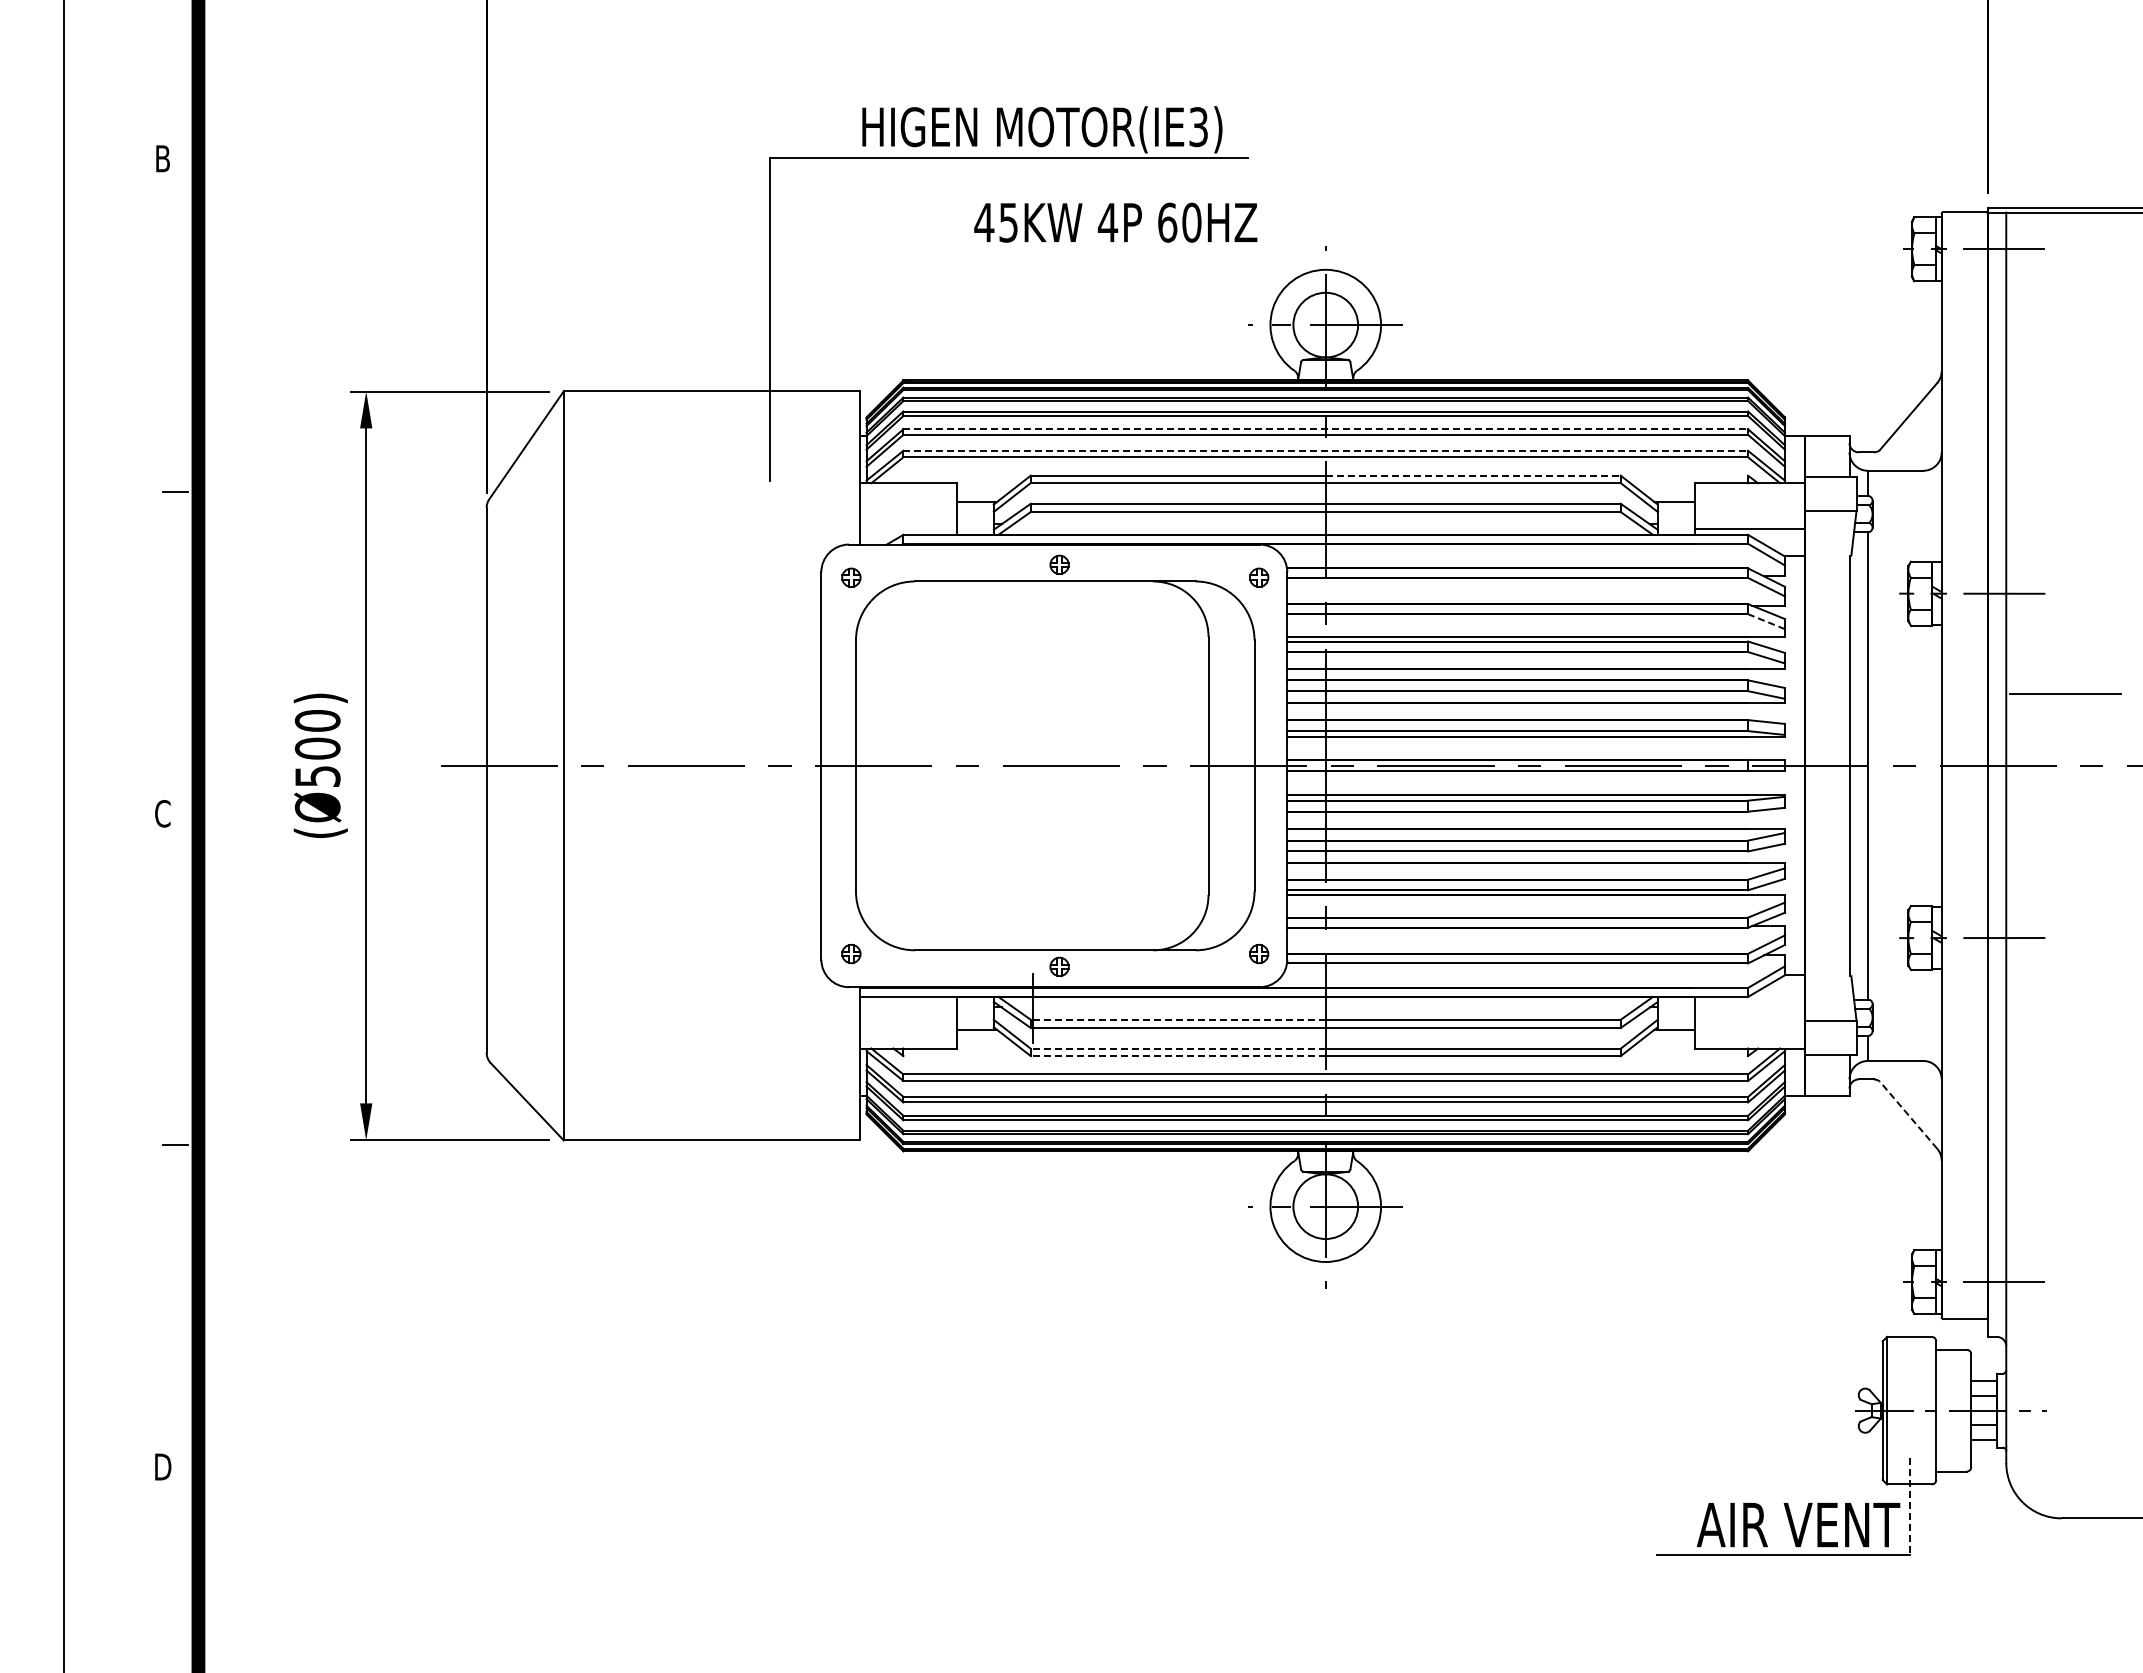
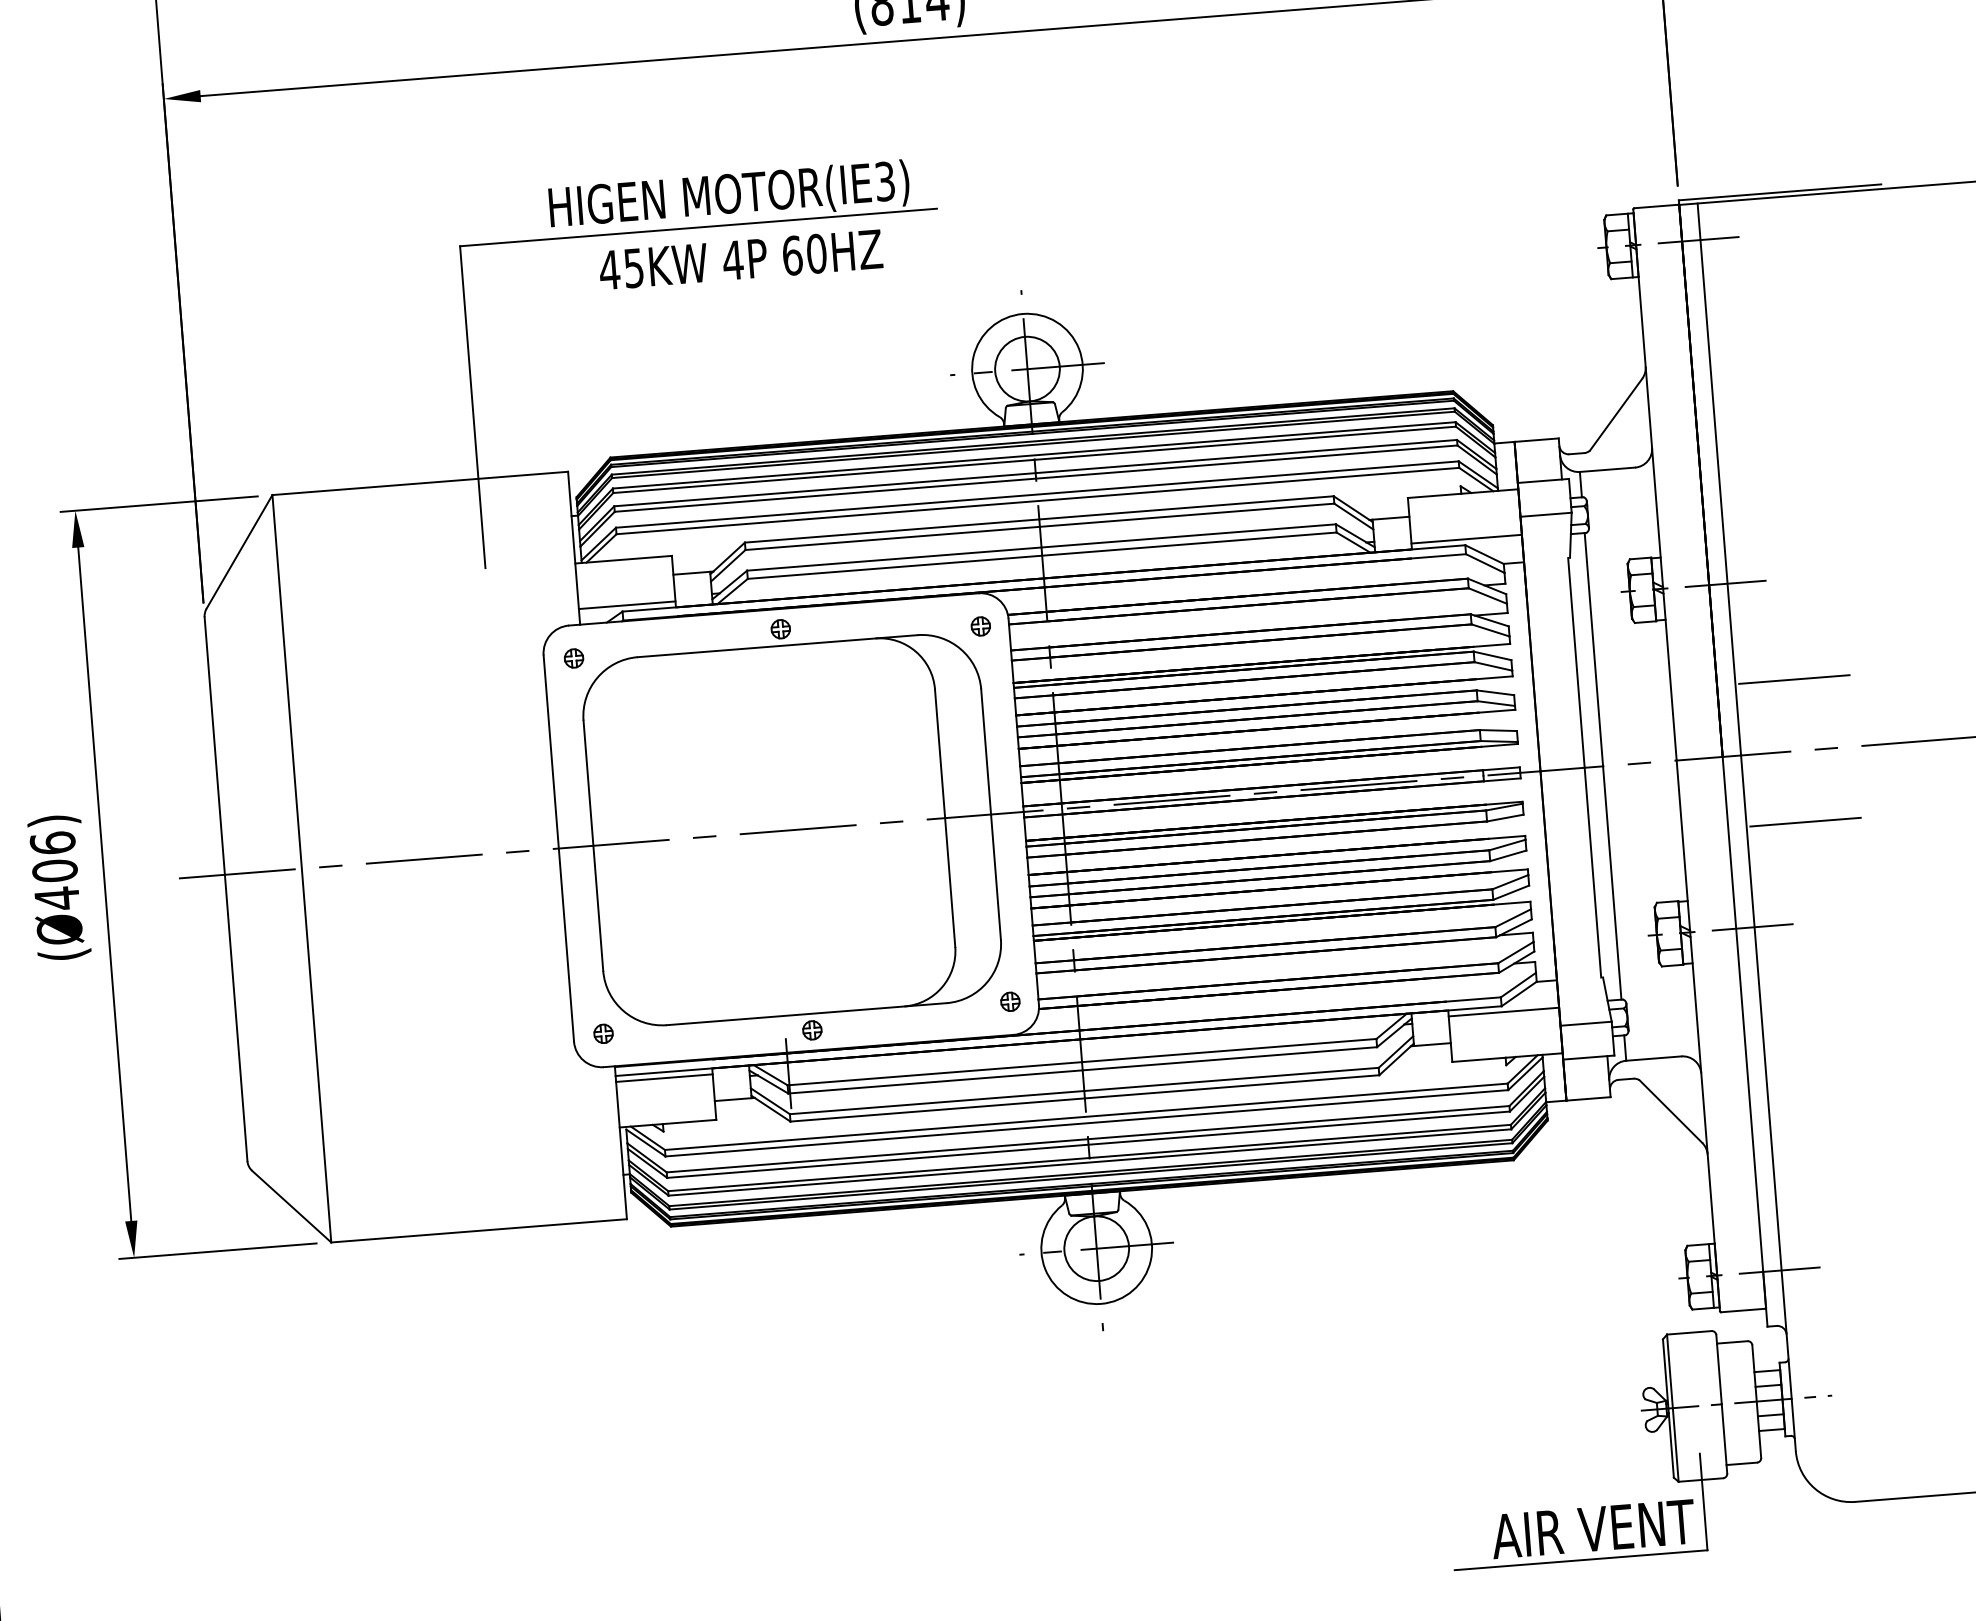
text: (1115, 222) -> (740, 259), moved
line: (1326, 429) -> (1036, 473), dashed -> solid
line: (1326, 450) -> (1038, 494), dashed -> solid
line: (1473, 475) -> (1186, 507), dashed -> solid
line: (908, 528) -> (627, 604), added
line: (1766, 621) -> (1490, 630), dashed -> solid
text: (317, 748) -> (54, 870), (Ø500) -> (Ø406)
line: (2064, 837) -> (1804, 822), added
line: (908, 1002) -> (664, 1077), added
line: (1749, 1002) -> (1503, 1011), added
line: (1178, 1019) -> (935, 1073), dashed -> solid
line: (1178, 1048) -> (937, 1102), dashed -> solid
line: (1178, 1056) -> (938, 1110), dashed -> solid
line: (1908, 1114) -> (1670, 1110), dashed -> solid
line: (1910, 1507) -> (1703, 1502), dashed -> solid

